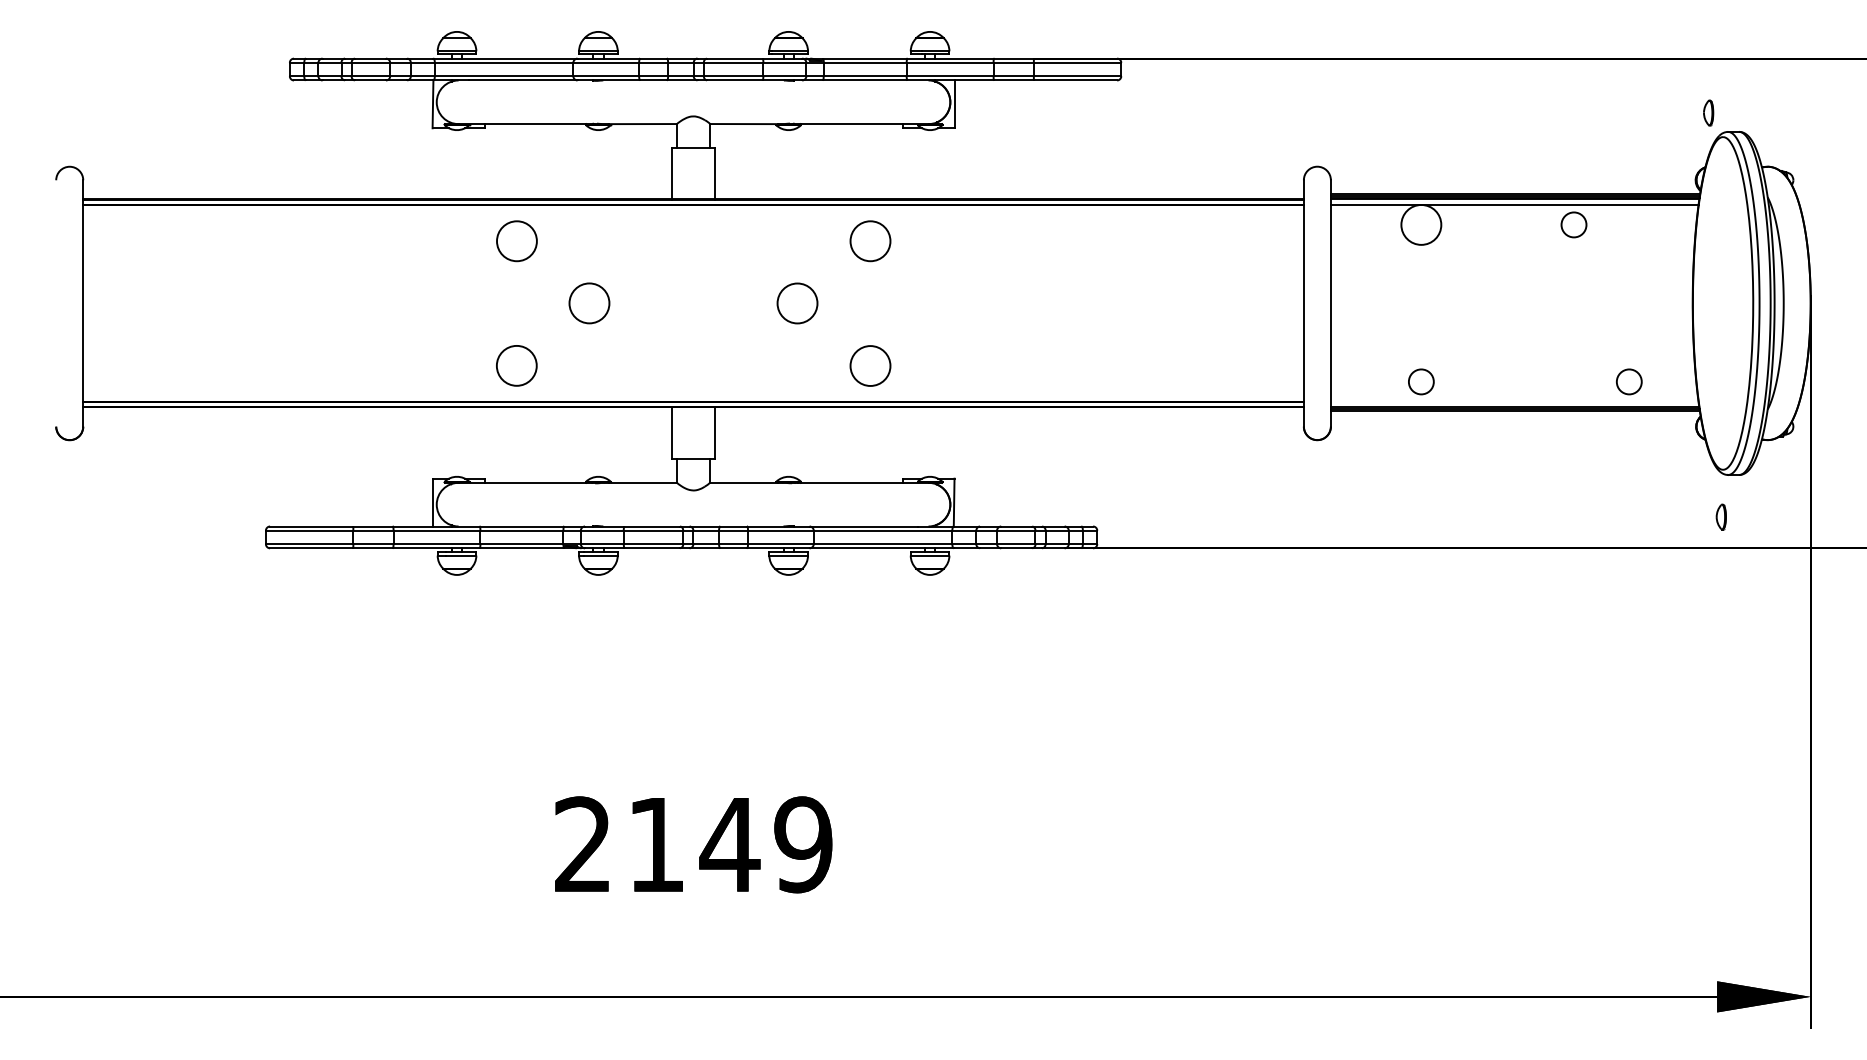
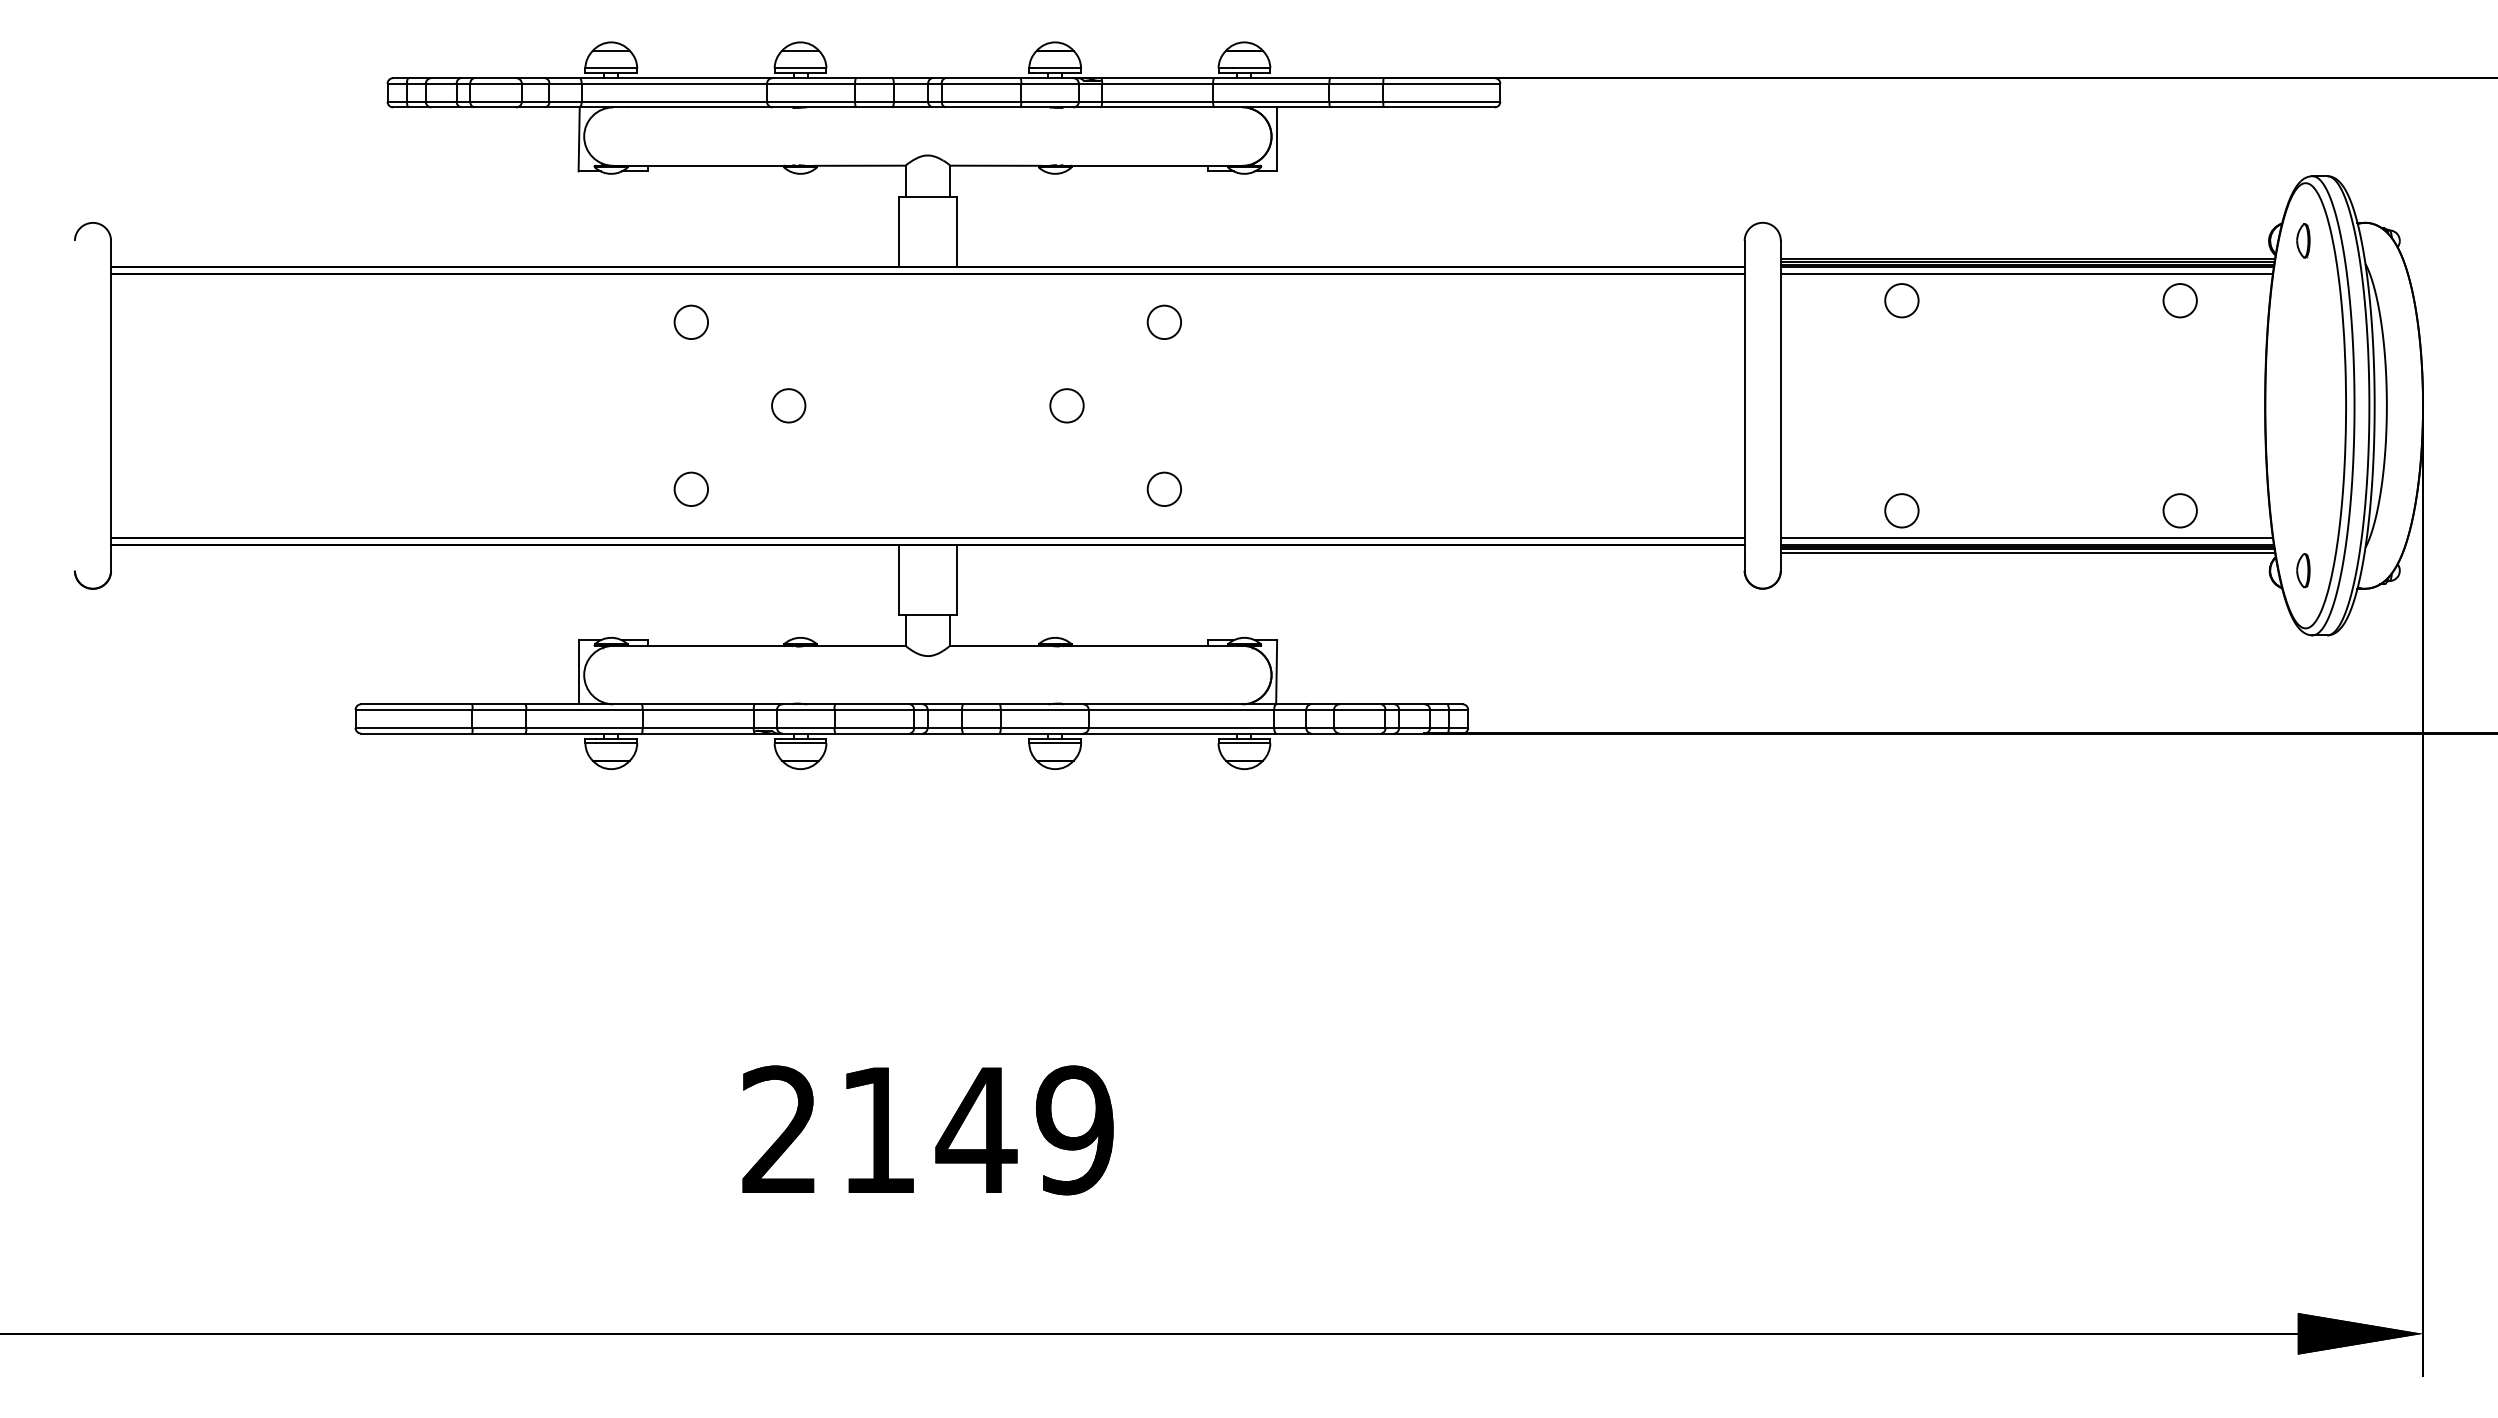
part: (1708, 112) -> (2303, 240), moved
circle: (1421, 224) -> (1901, 300), size x0.62
circle: (1573, 224) -> (2179, 300), moved
circle: (516, 240) -> (690, 321), size x0.62
circle: (869, 240) -> (1163, 321), size x0.62
circle: (589, 303) -> (788, 405), size x0.62
circle: (797, 303) -> (1066, 405), size x0.62
circle: (516, 365) -> (691, 489), size x0.62
circle: (869, 365) -> (1163, 488), size x0.62
line: (1514, 401) -> (2026, 537), added
line: (1515, 413) -> (2027, 552), added
part: (1721, 516) -> (2303, 570), moved

